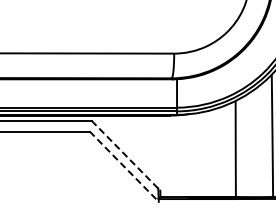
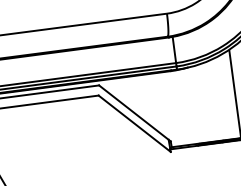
line: (125, 155) -> (134, 113), dashed -> solid
line: (124, 167) -> (135, 124), dashed -> solid

